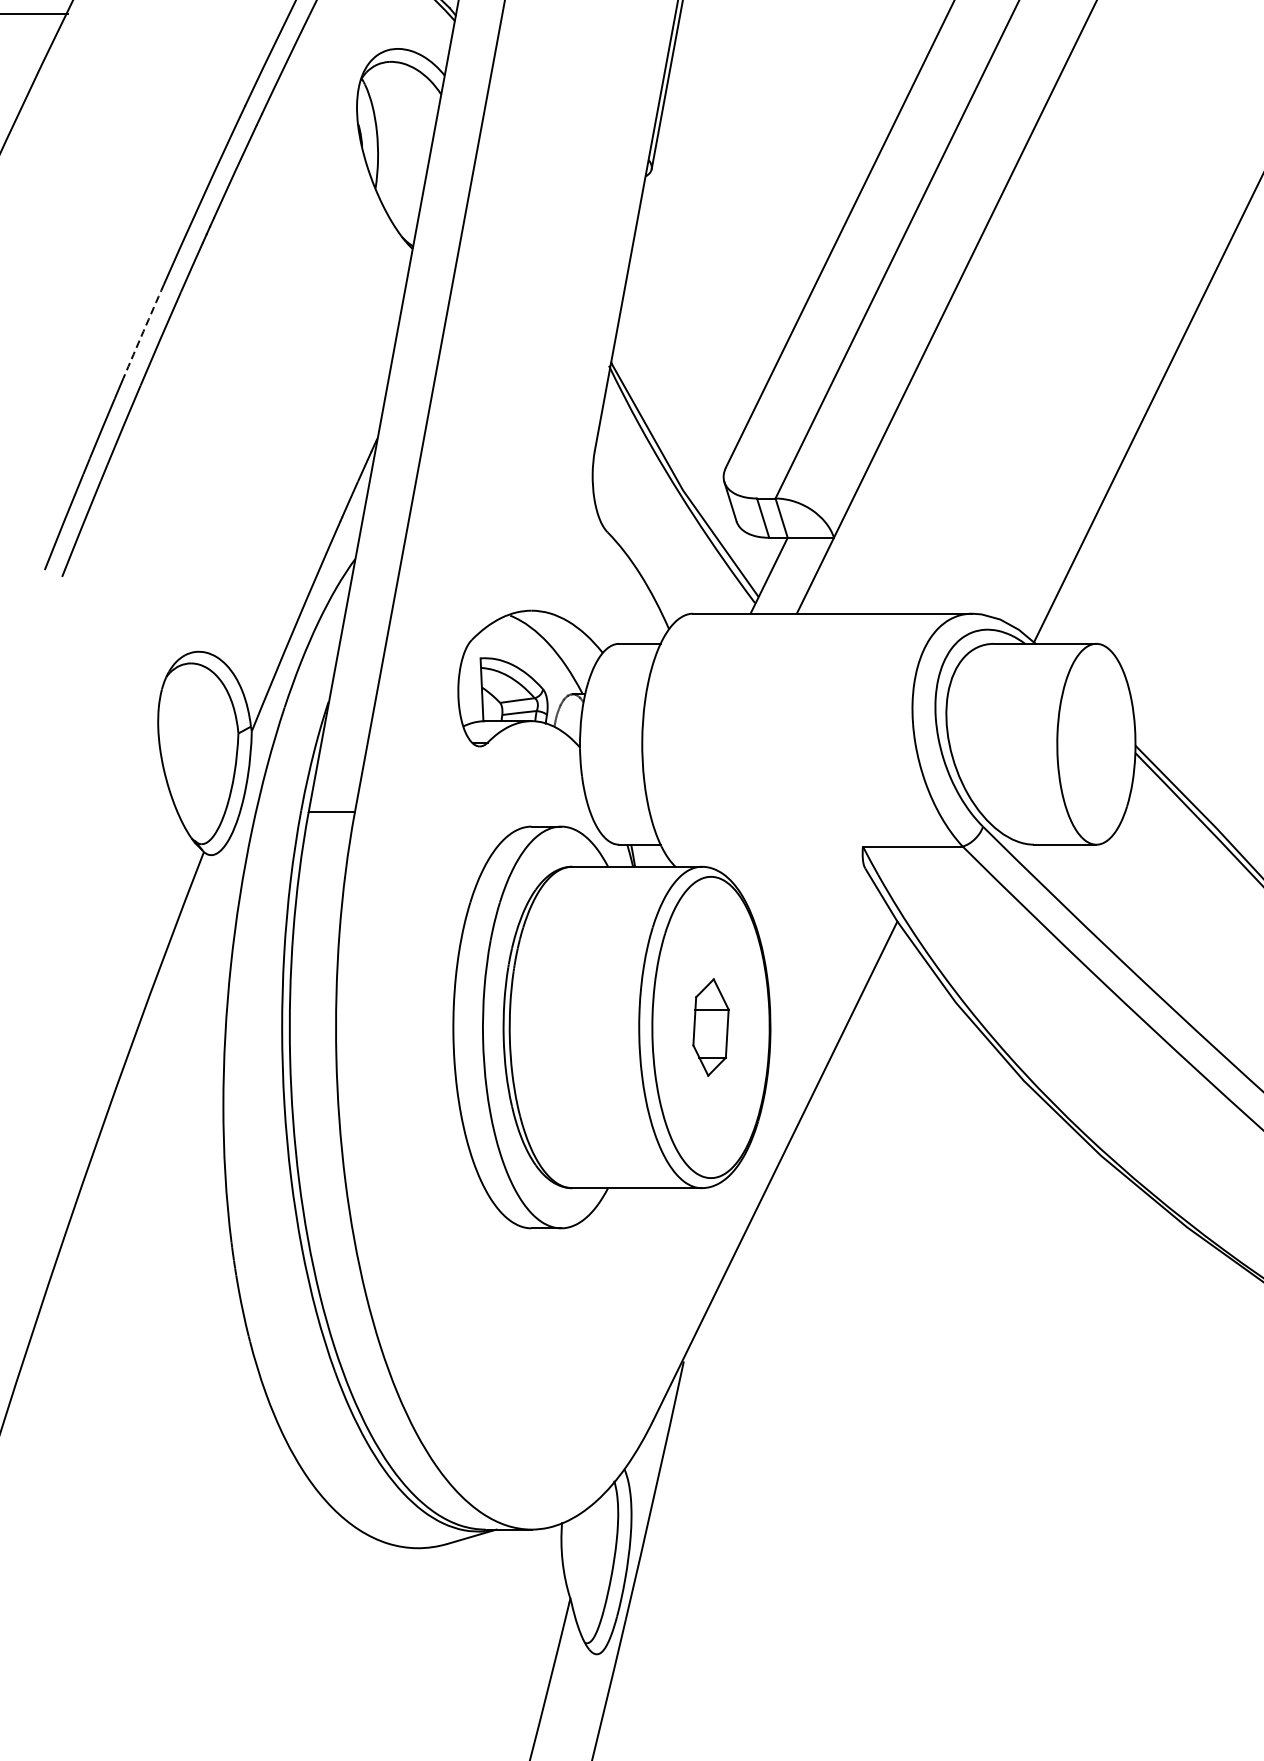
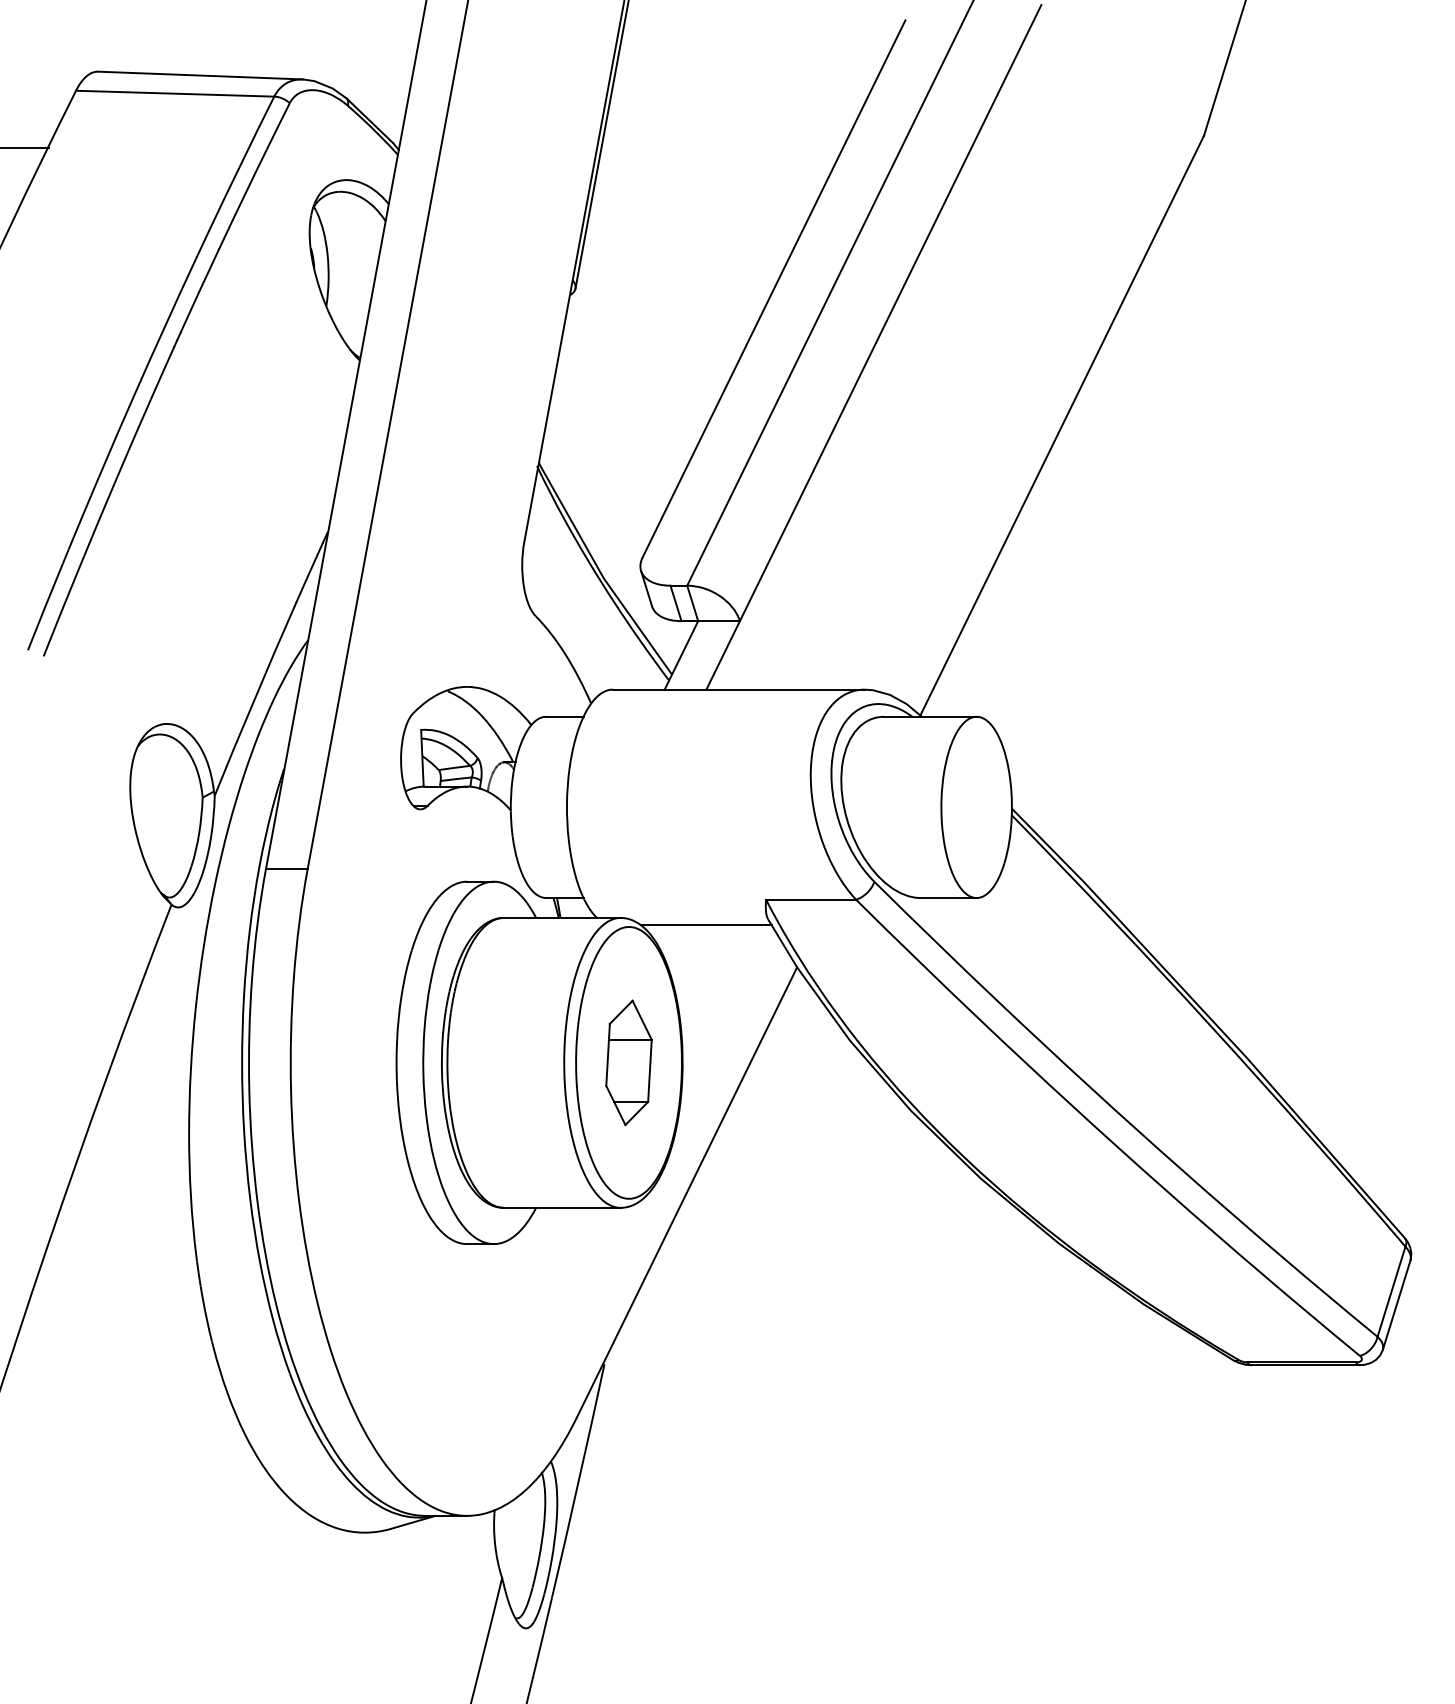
arc: (144, 330) -> (117, 434), dashed -> solid
line: (795, 875) -> (705, 925), added
part: (710, 1027) -> (628, 1062), size x1.43

